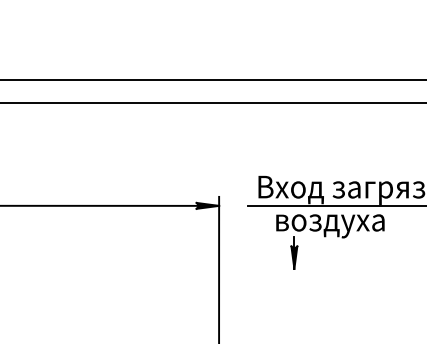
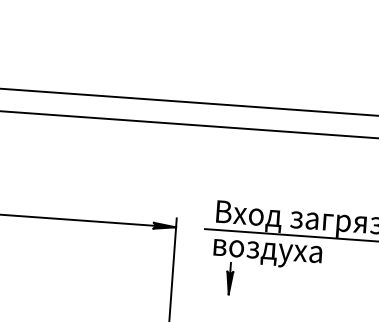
part: (326, 236) -> (263, 264), moved

